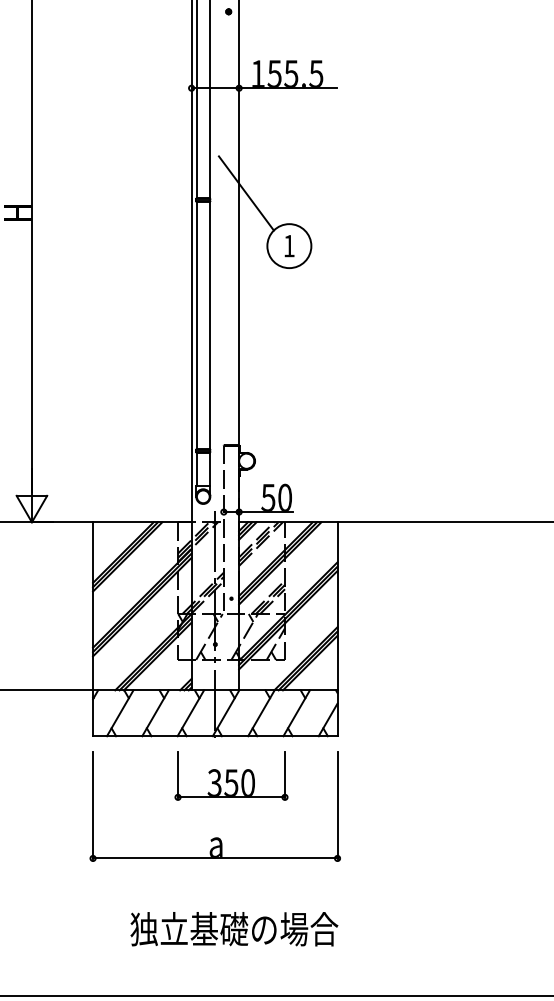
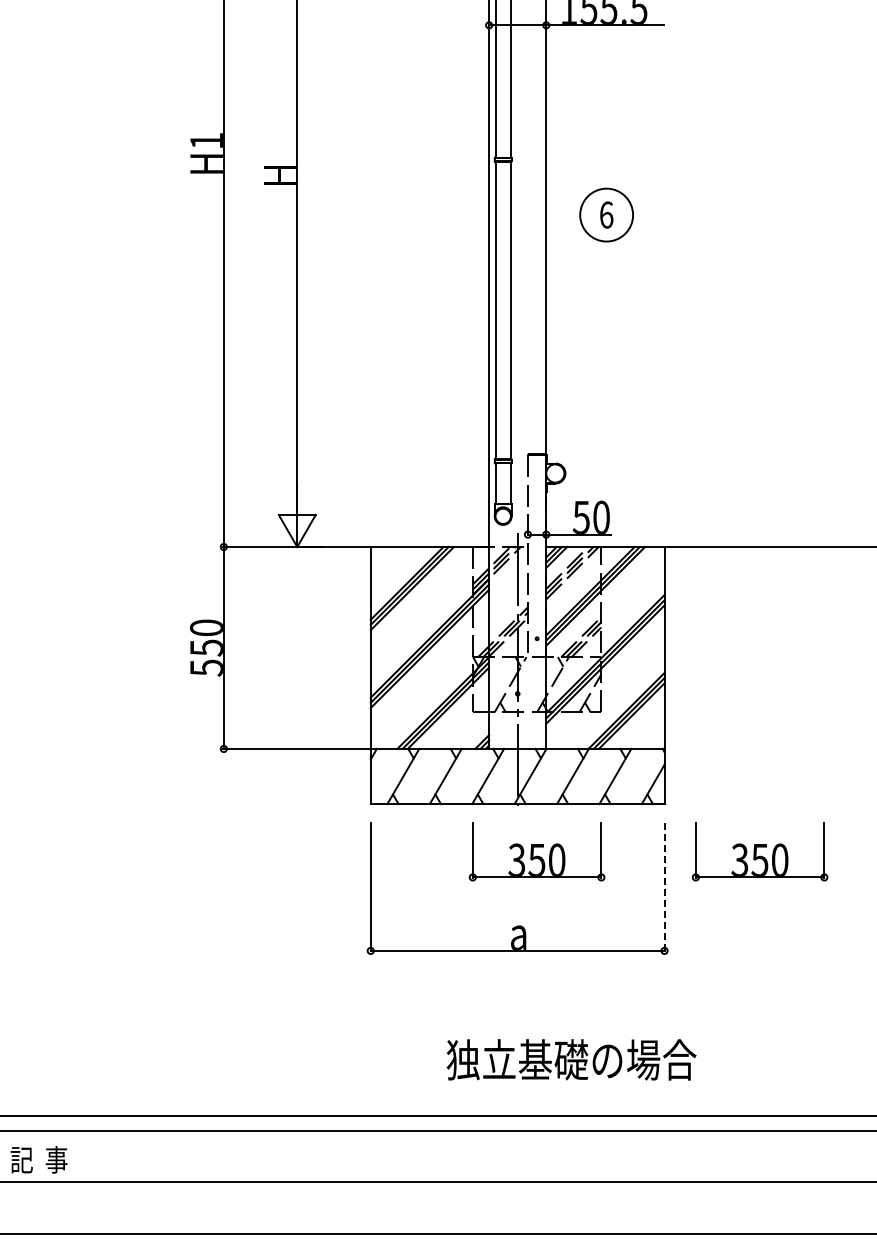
line: (246, 193) -> (555, 151), removed
text: (289, 245) -> (606, 214), 1 -> 6
part: (416, 775) -> (759, 851), added
line: (337, 805) -> (664, 887), solid -> dashed
text: (234, 928) -> (571, 1059), moved

